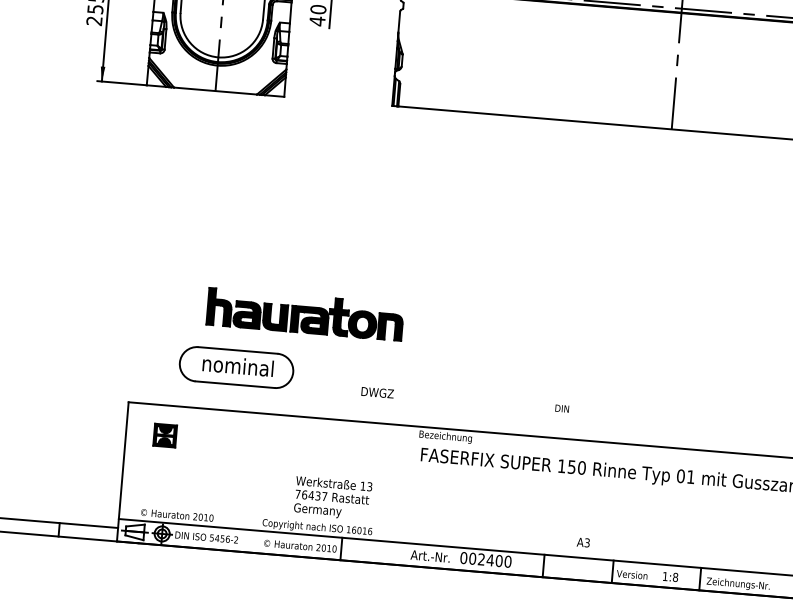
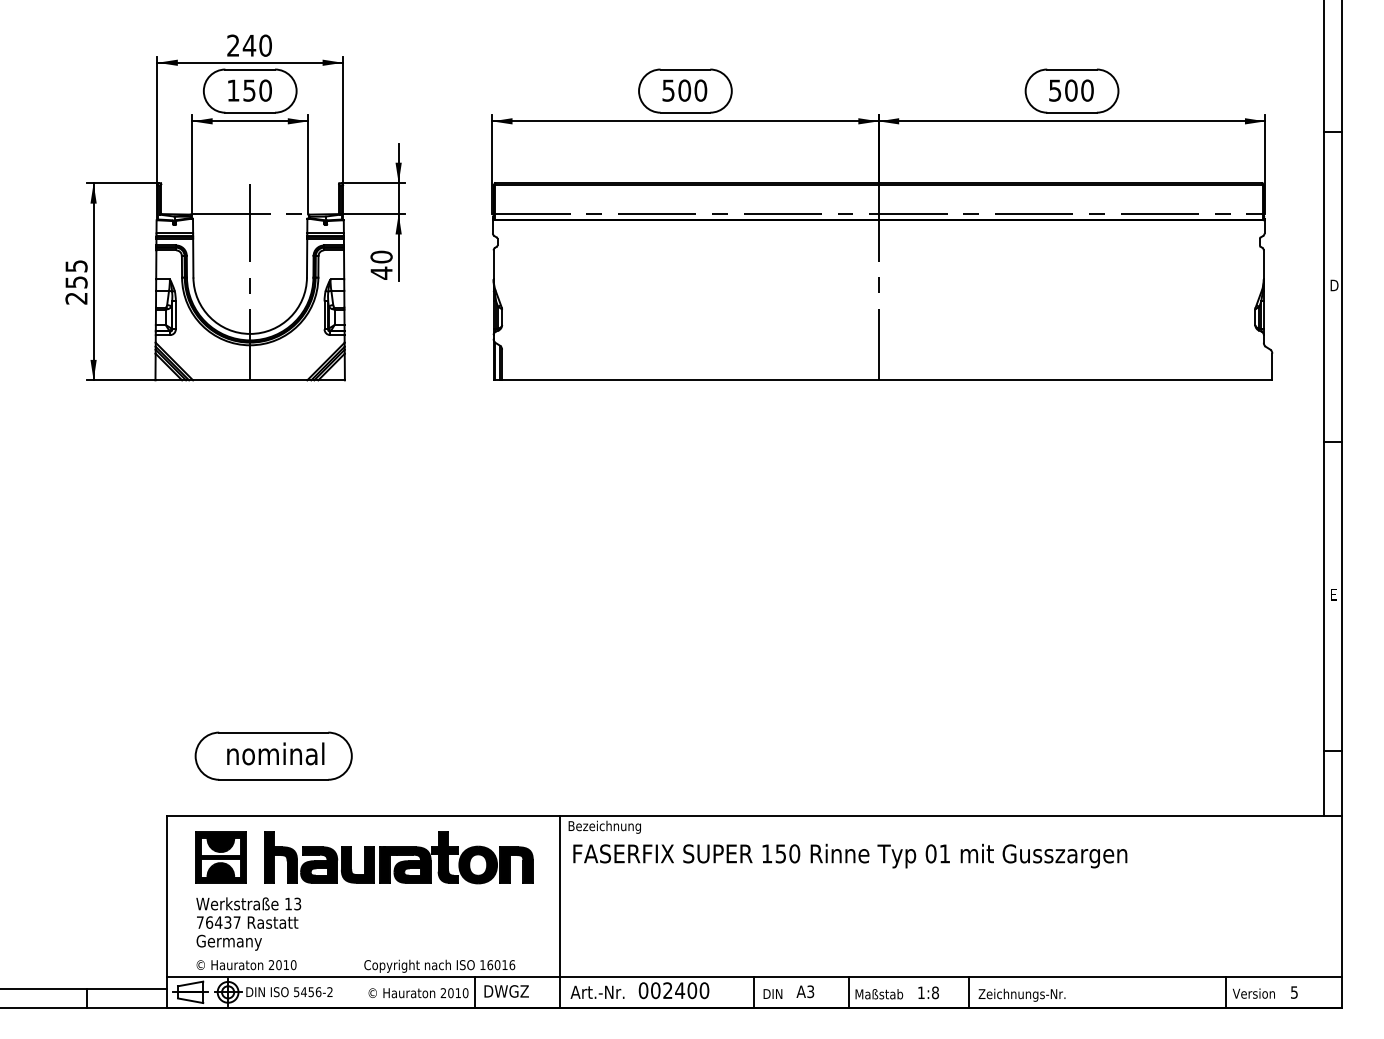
part: (305, 314) -> (398, 857), moved
part: (236, 367) -> (273, 755), moved
text: (377, 392) -> (506, 991), moved
text: (561, 408) -> (772, 993), moved
part: (164, 435) -> (220, 857), size x1.67
line: (407, 495) -> (559, 911), added
text: (332, 497) -> (248, 923), moved
text: (583, 542) -> (805, 991), moved
text: (634, 575) -> (878, 994), Version -> Maßstab

